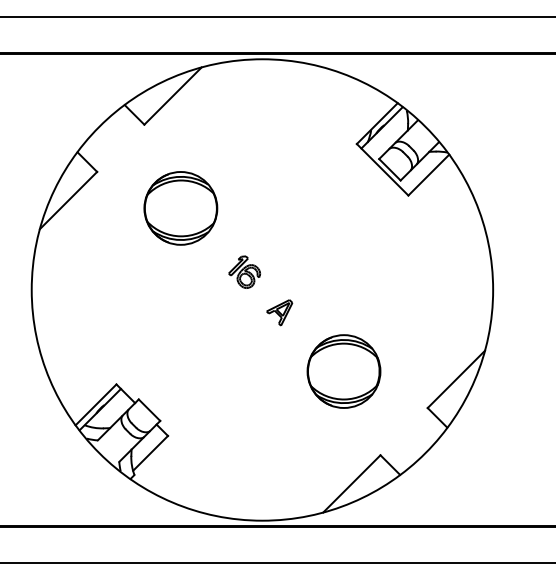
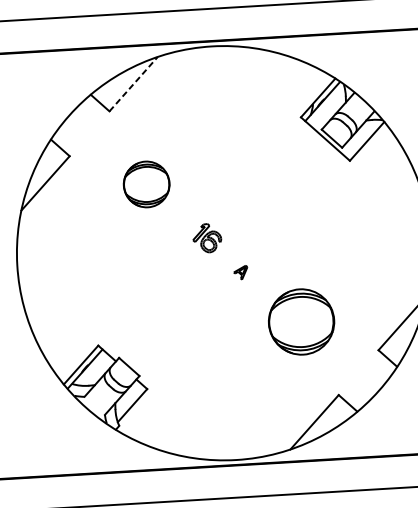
line: (173, 95) -> (134, 83), solid -> dashed
part: (180, 208) -> (146, 184), size x0.7
part: (279, 312) -> (240, 272), size x0.6

